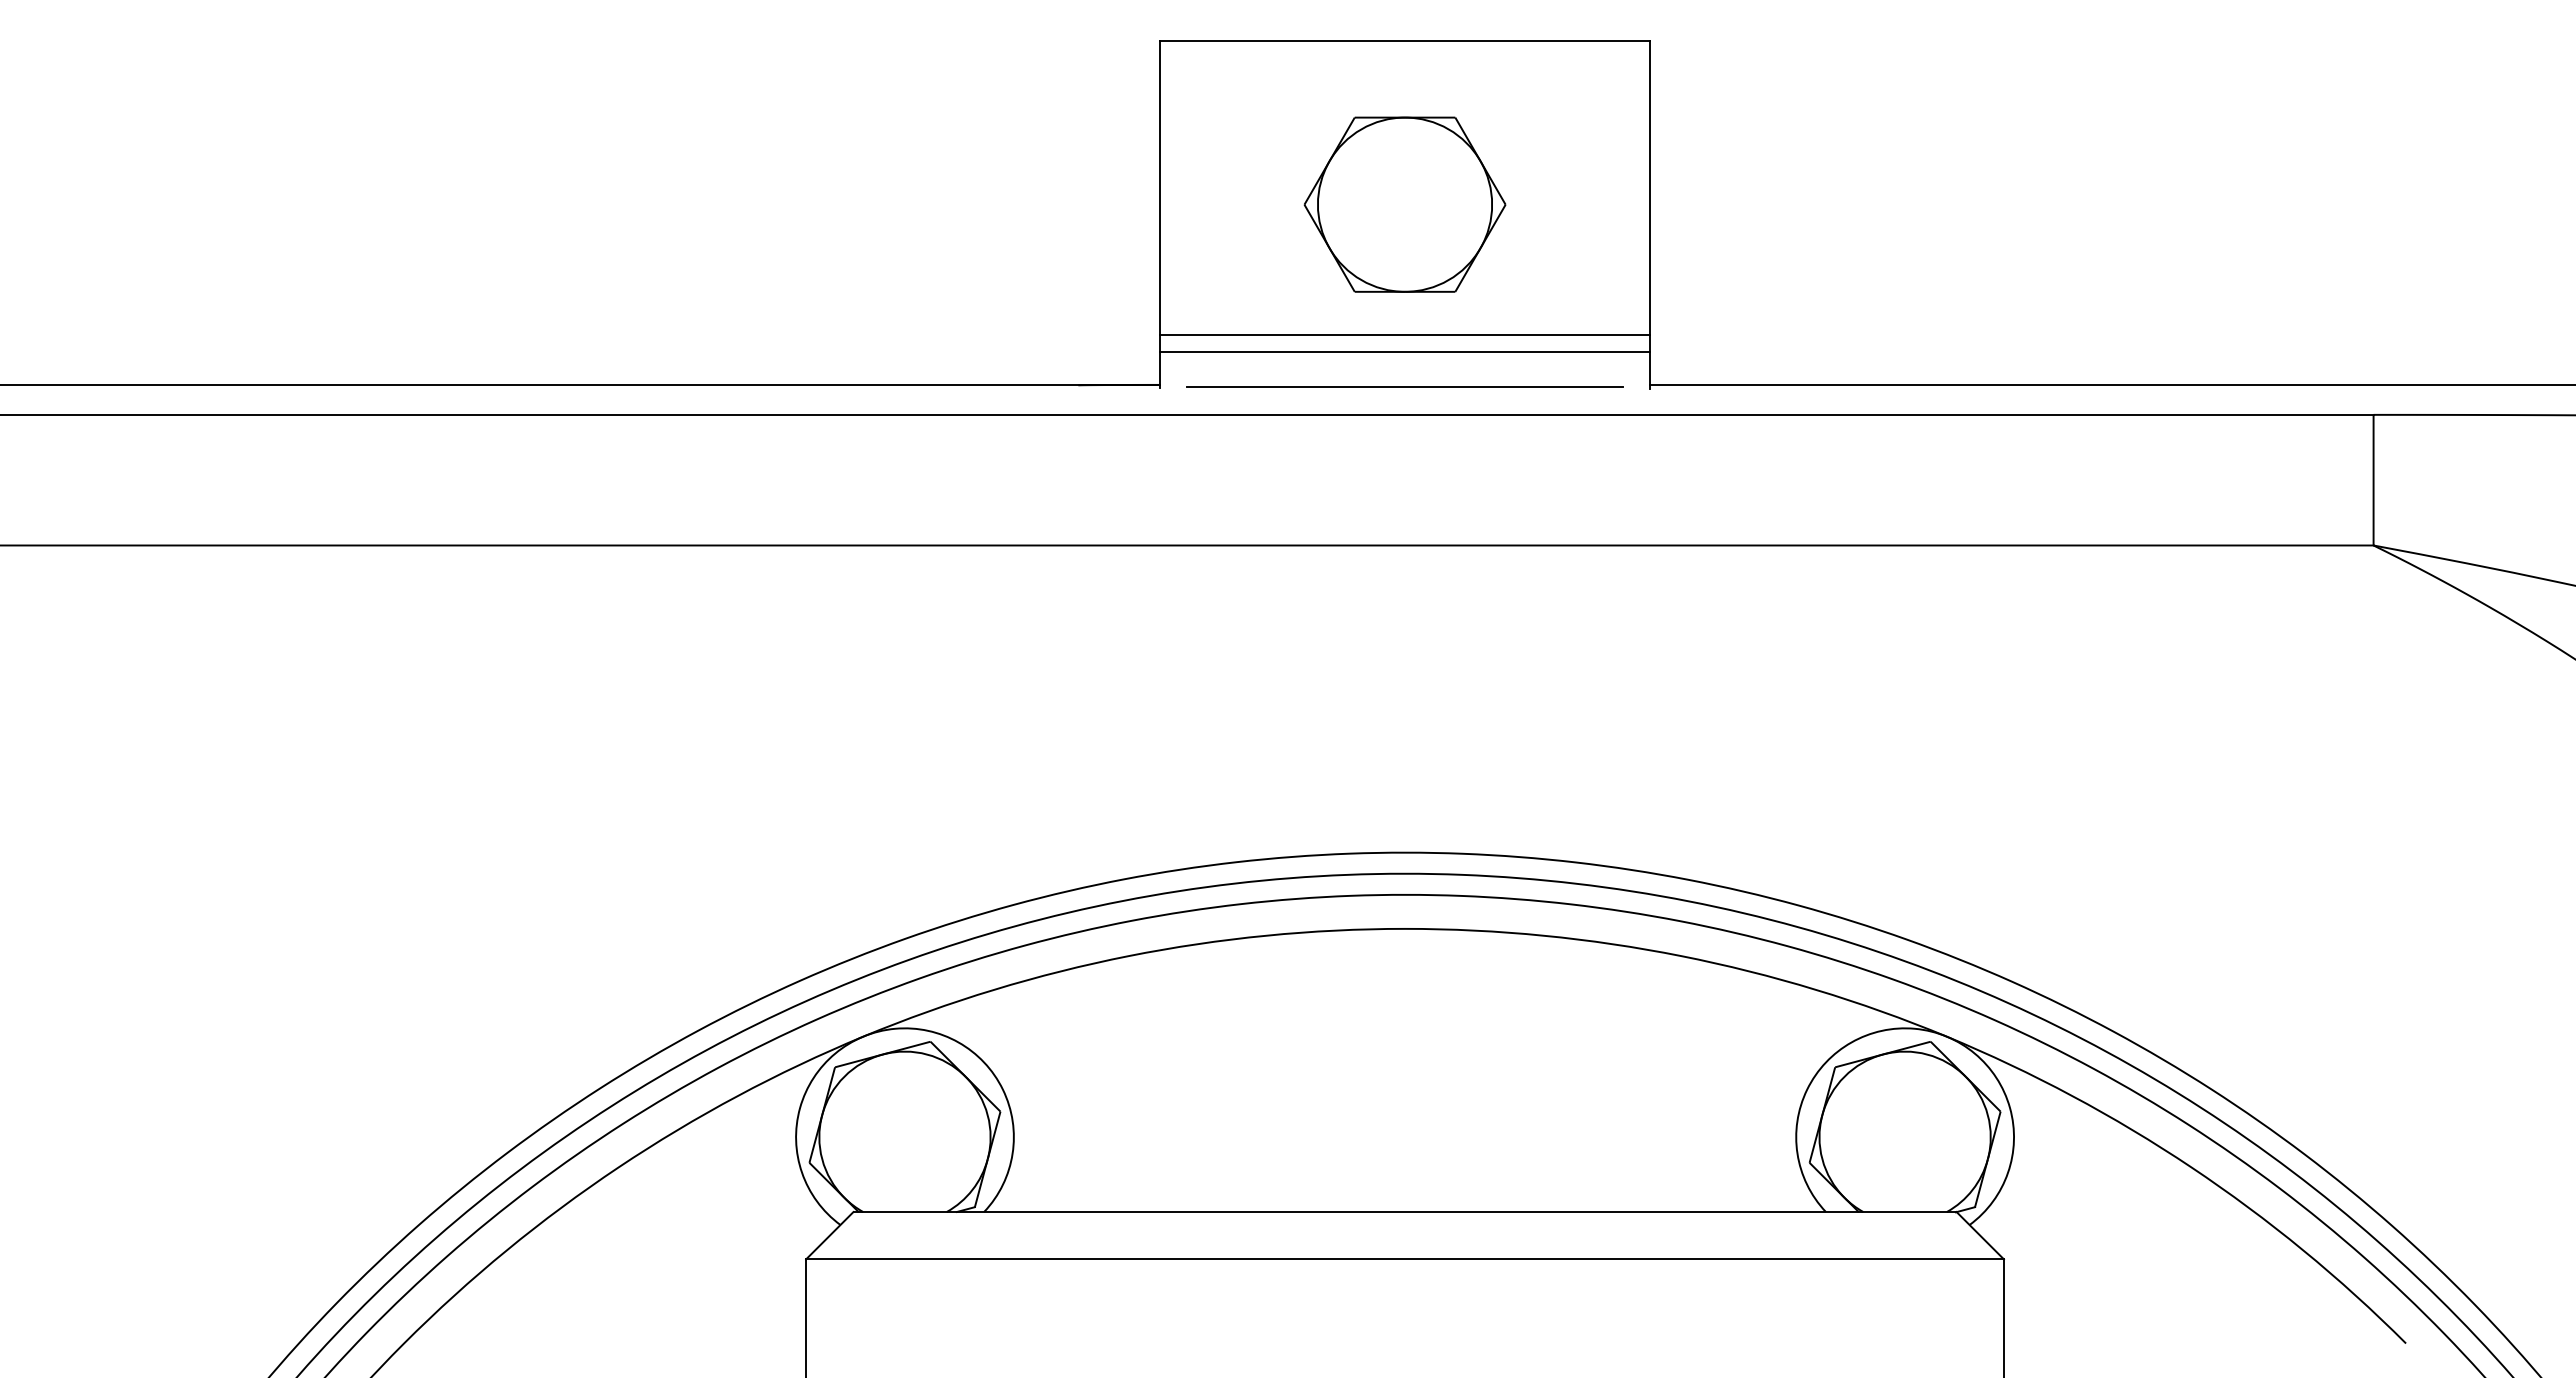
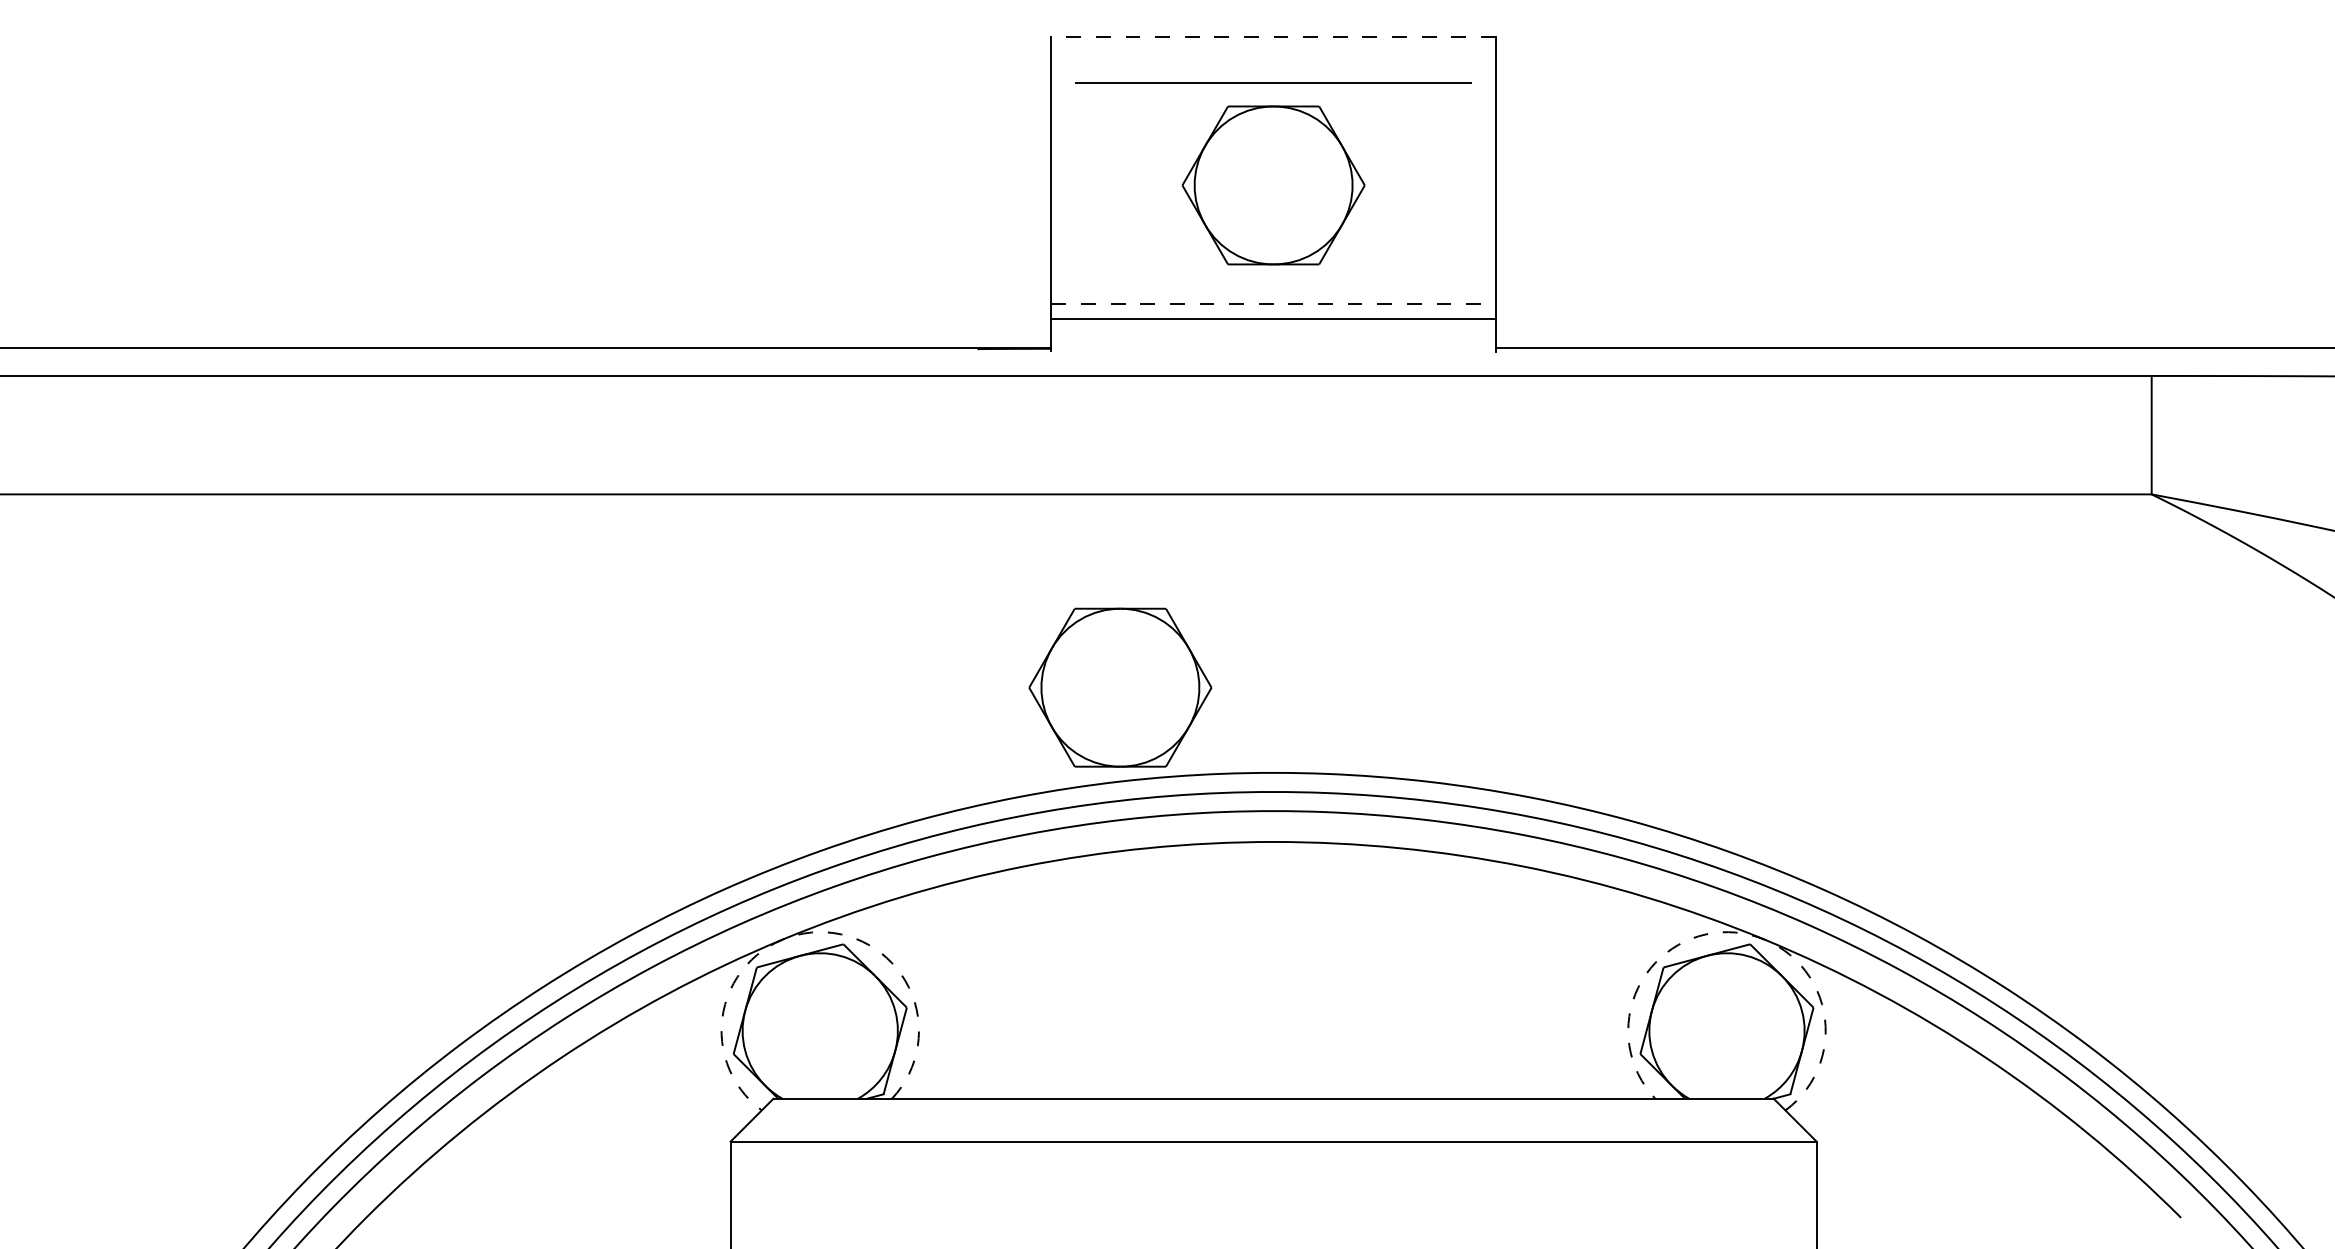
line: (1404, 41) -> (1273, 37), solid -> dashed
line: (1405, 335) -> (1274, 304), solid -> dashed
line: (1404, 386) -> (1273, 82), moved
part: (1235, 758) -> (1119, 687), added
arc: (895, 1028) -> (811, 932), solid -> dashed
arc: (1914, 1028) -> (1735, 932), solid -> dashed

